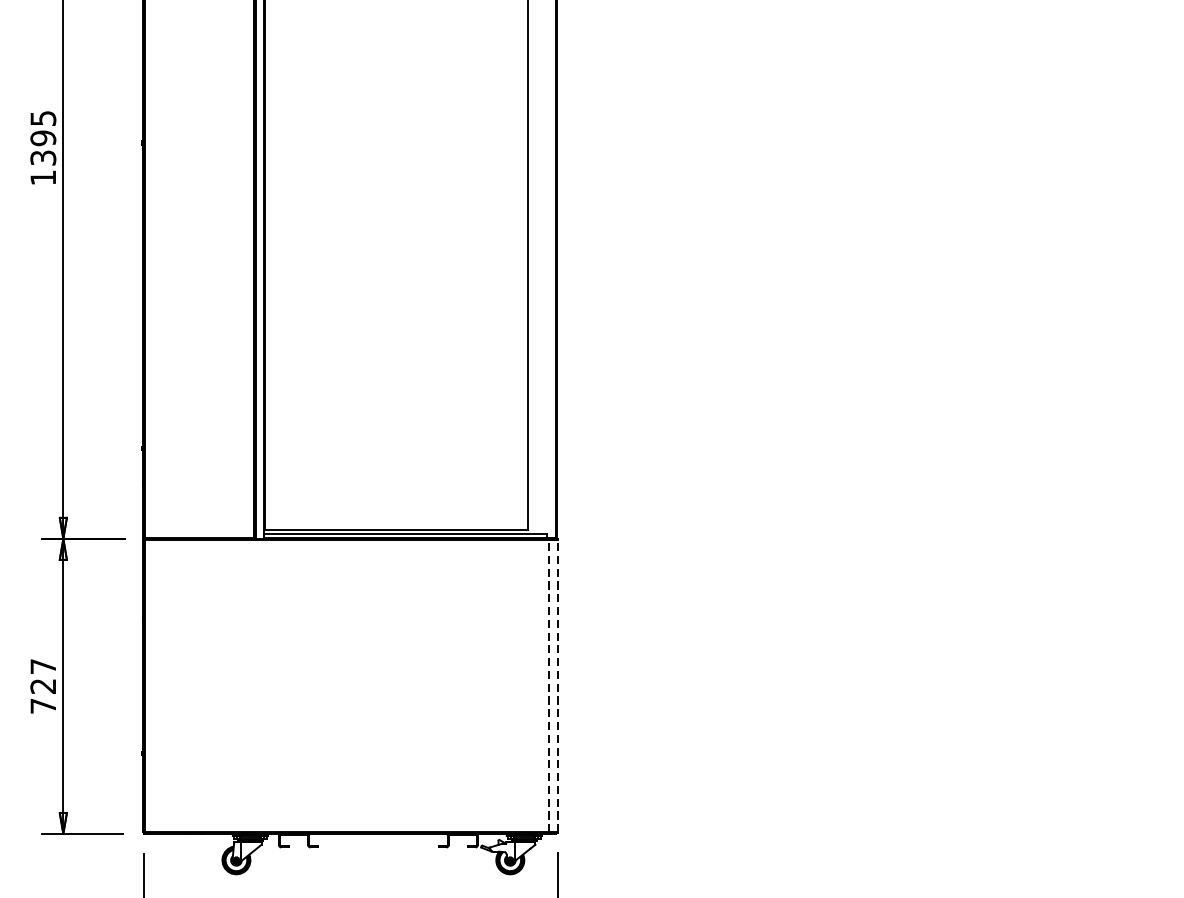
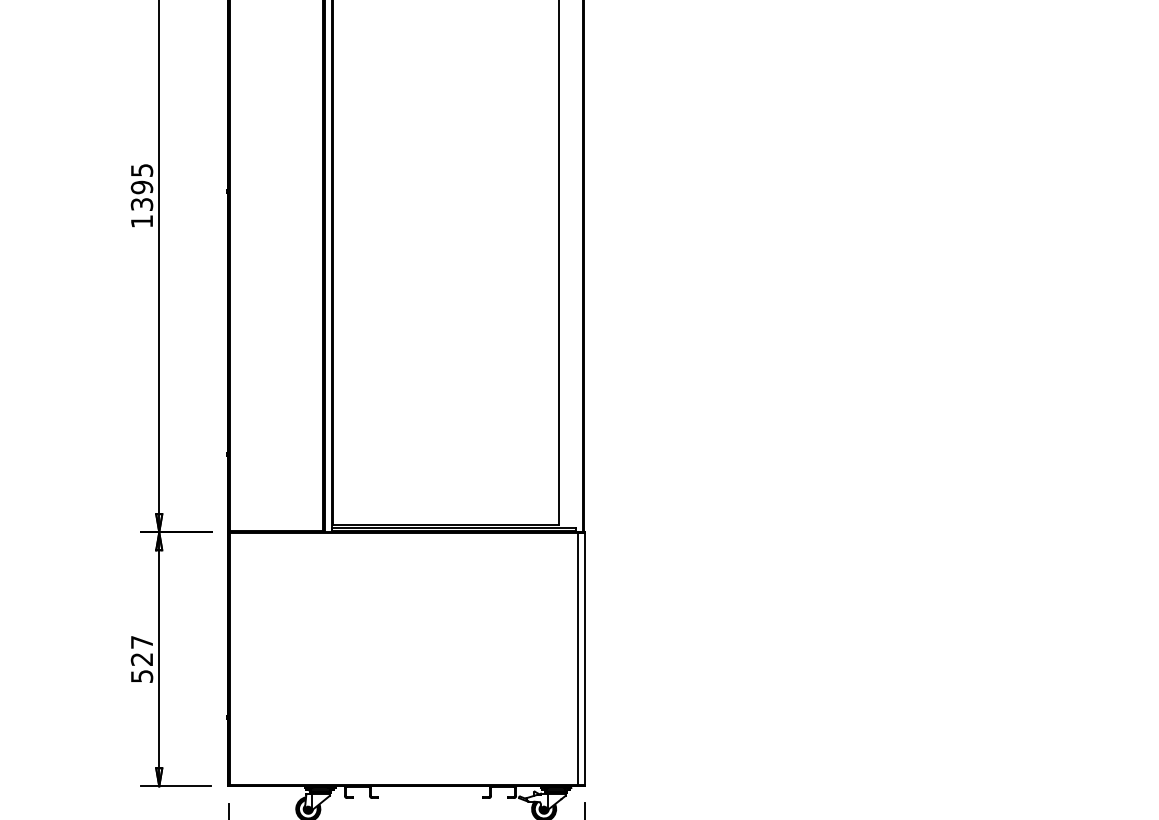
line: (549, 686) -> (577, 659), dashed -> solid
line: (558, 686) -> (585, 659), dashed -> solid
text: (43, 706) -> (142, 676), 727 -> 527

